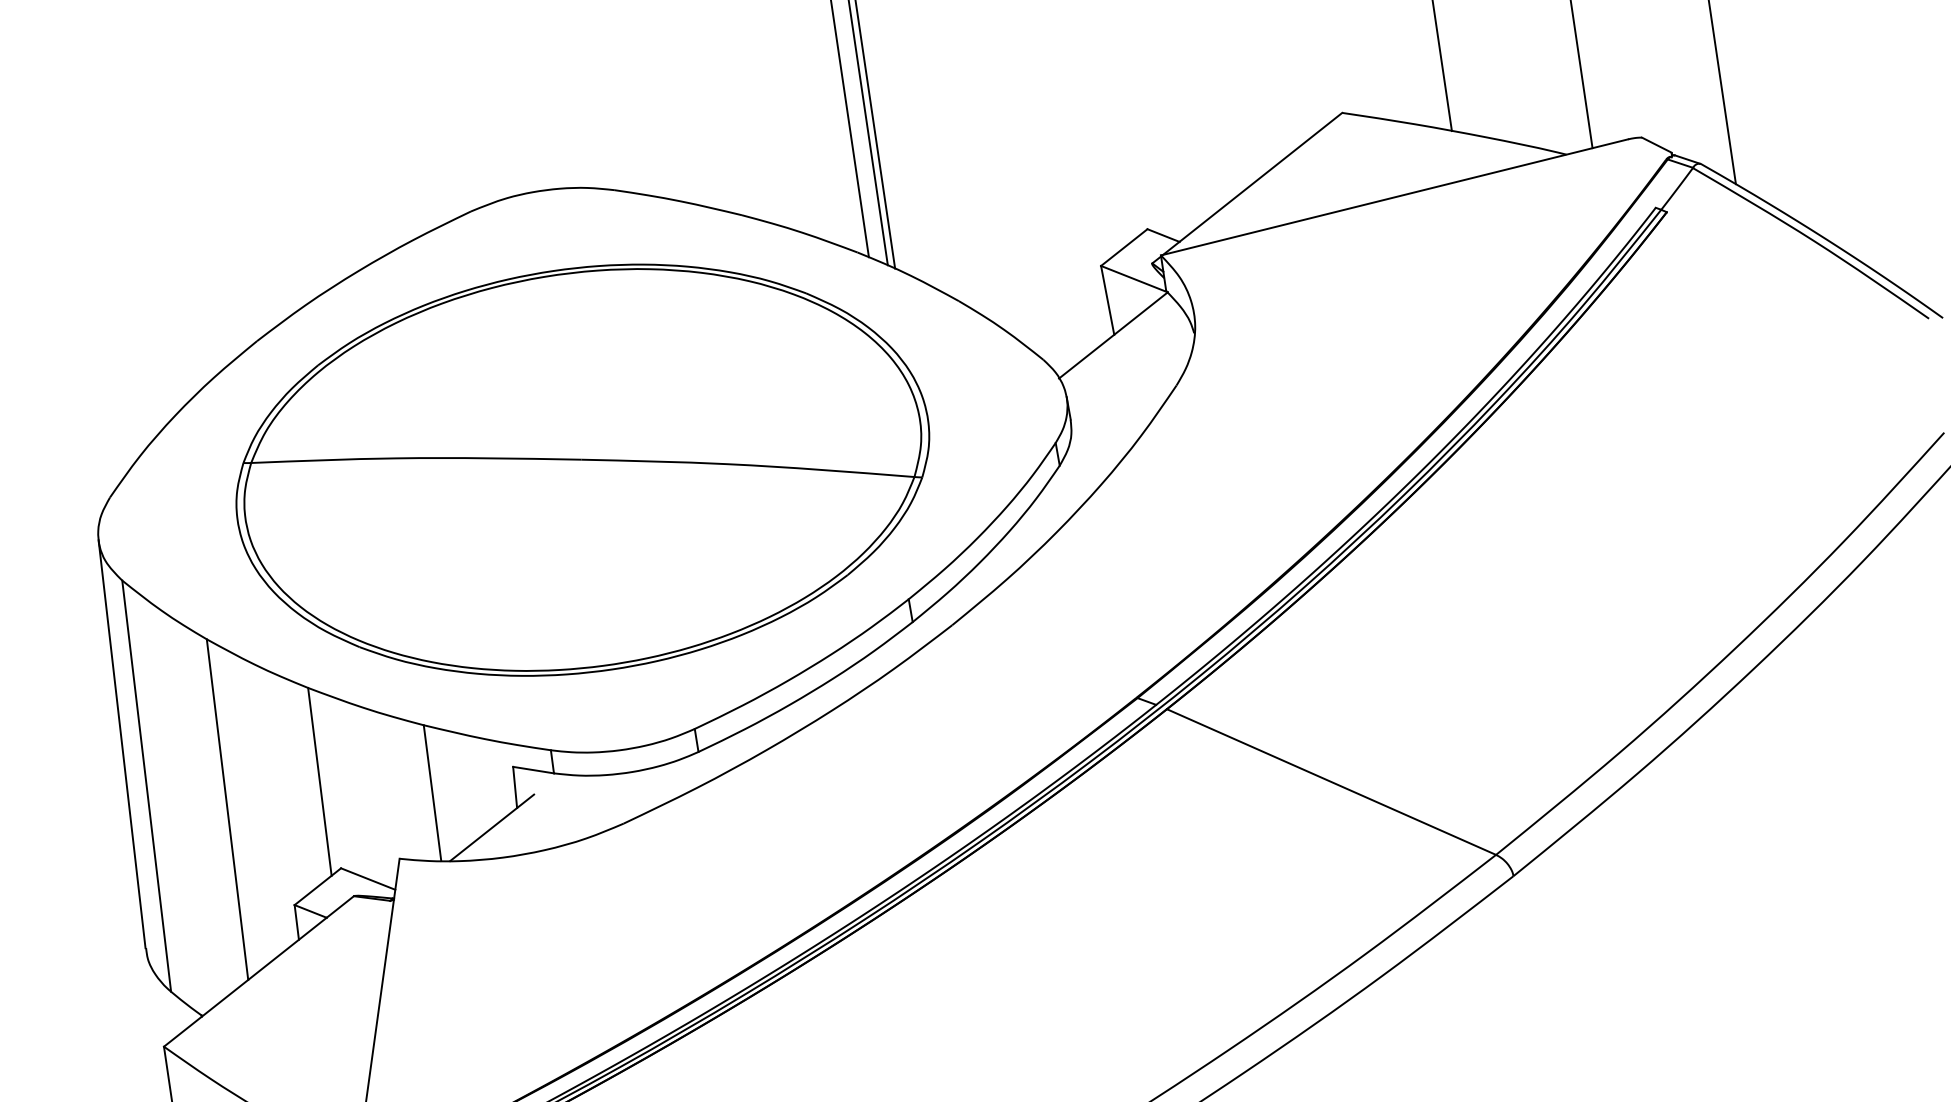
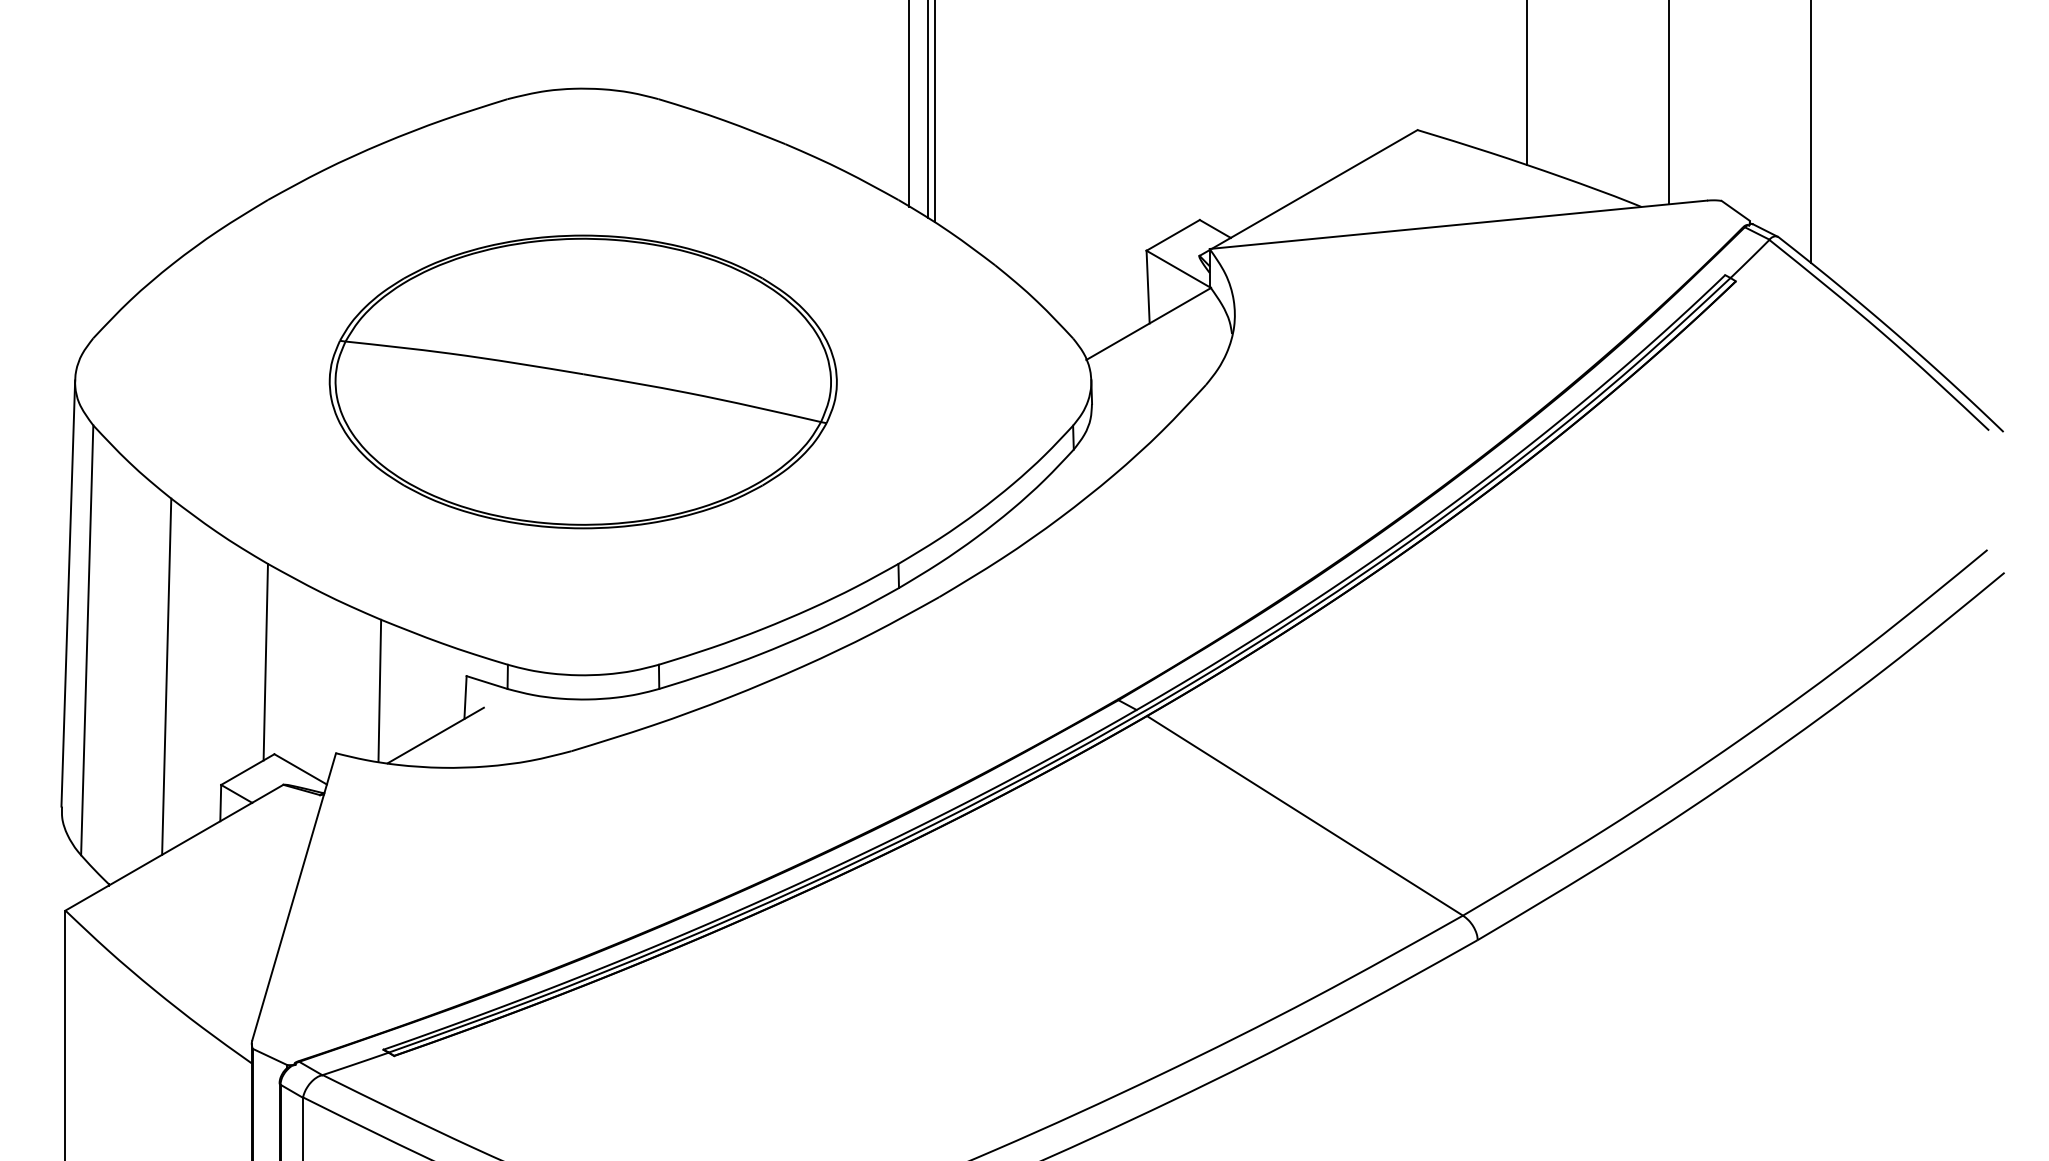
part: (583, 469) -> (583, 381), size x0.7

